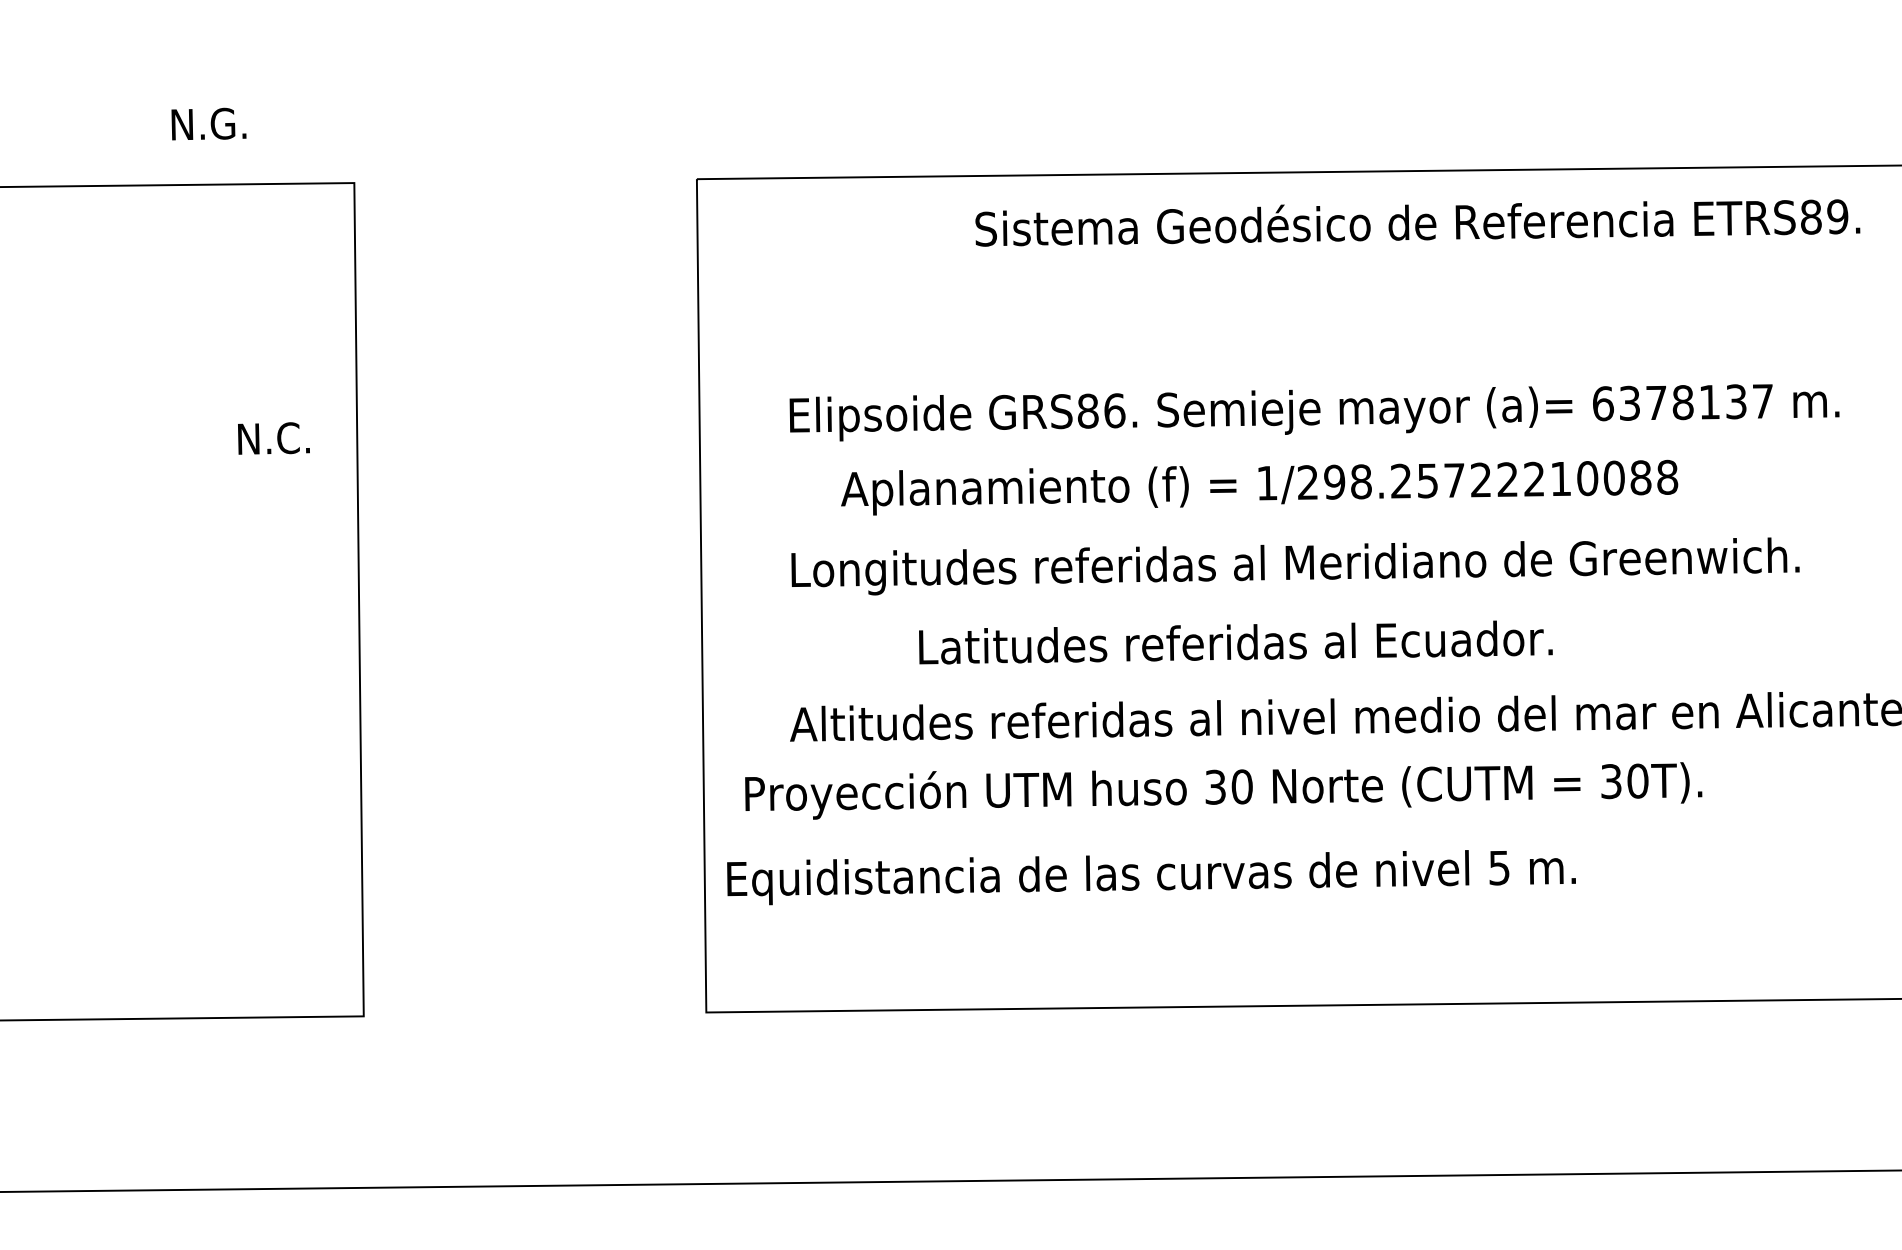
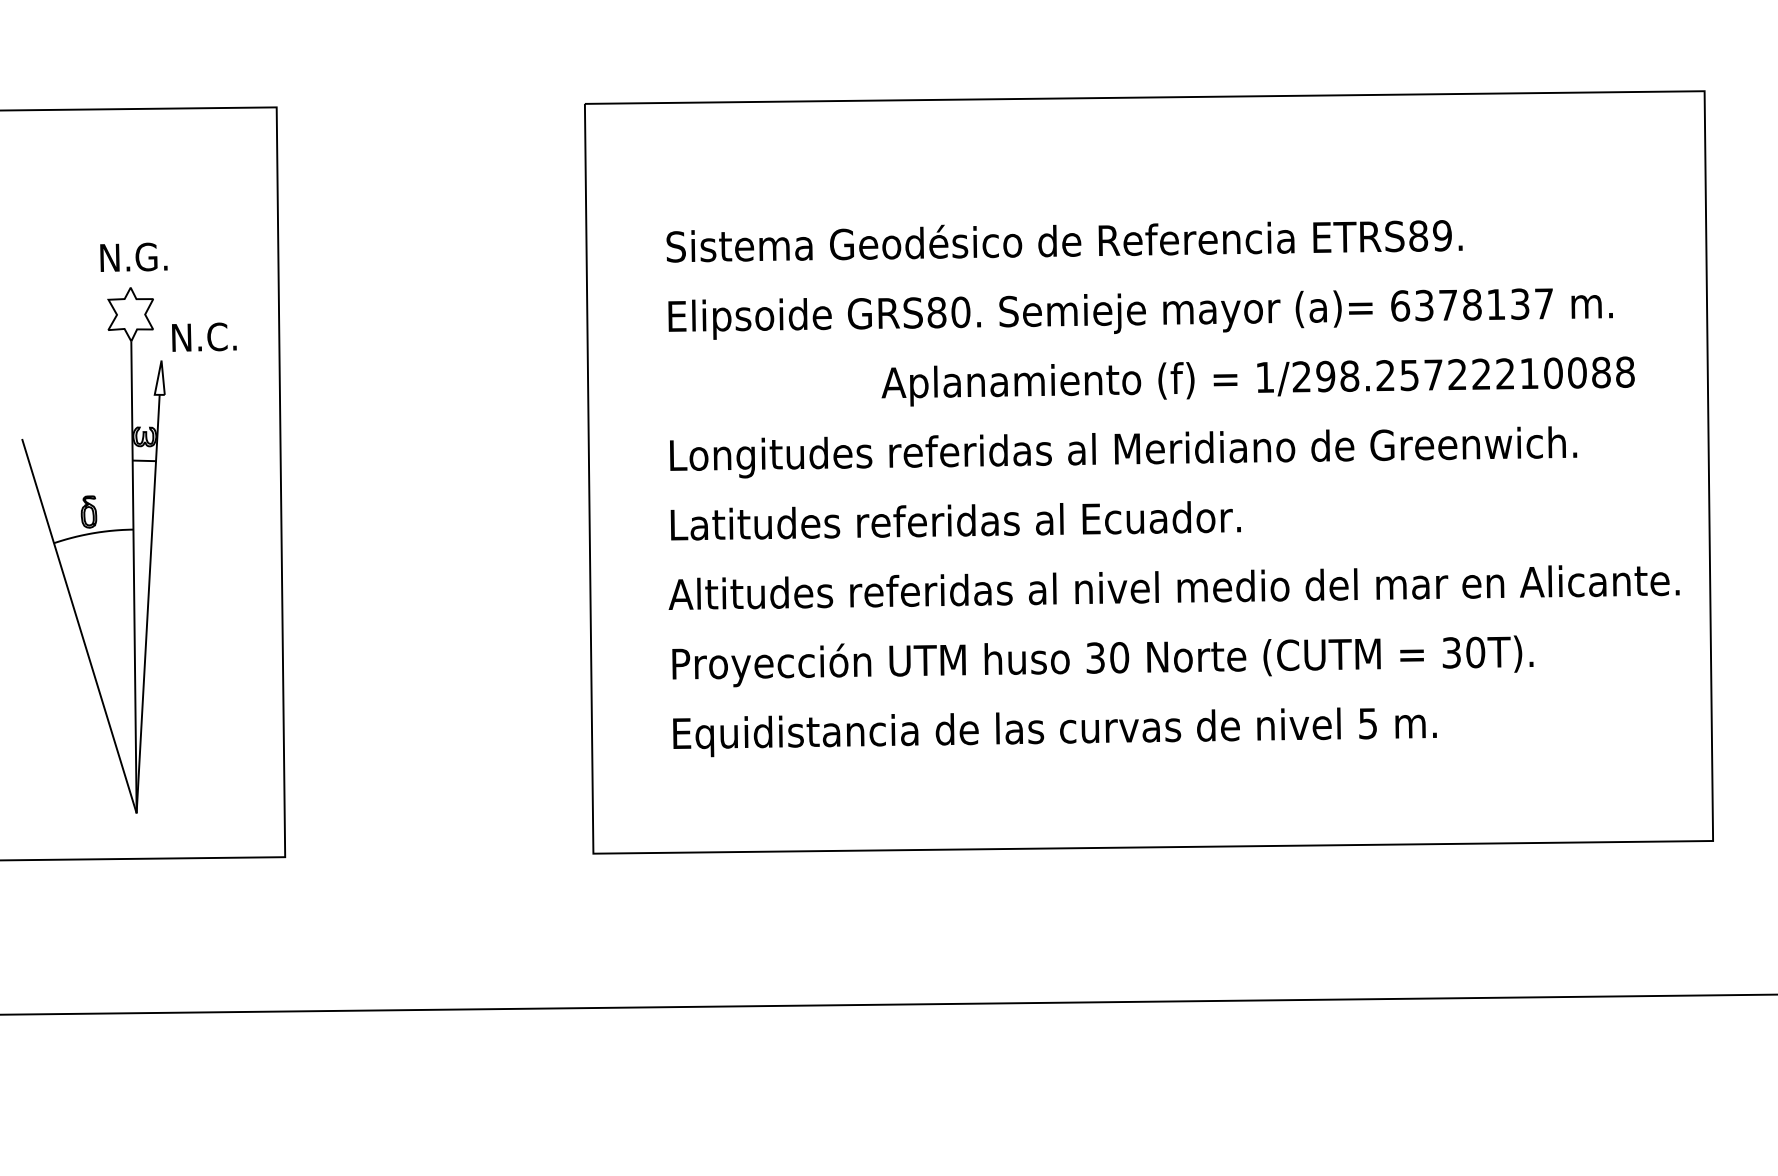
text: (208, 123) -> (133, 256), moved
text: (1417, 223) -> (1064, 241), moved
text: (1114, 409) -> (960, 311), GRS86. -> GRS80.
text: (1258, 487) -> (1257, 381), moved
text: (1235, 642) -> (955, 520), moved
part: (150, 675) -> (93, 550), added
text: (1223, 791) -> (1102, 661), moved
text: (1150, 877) -> (1054, 732), moved

